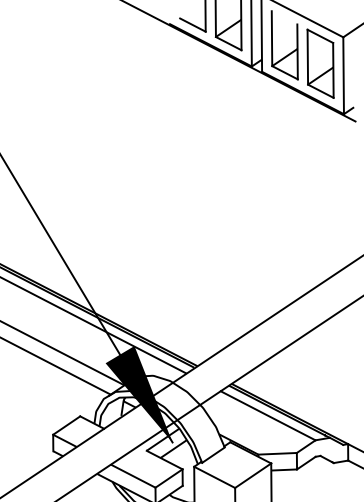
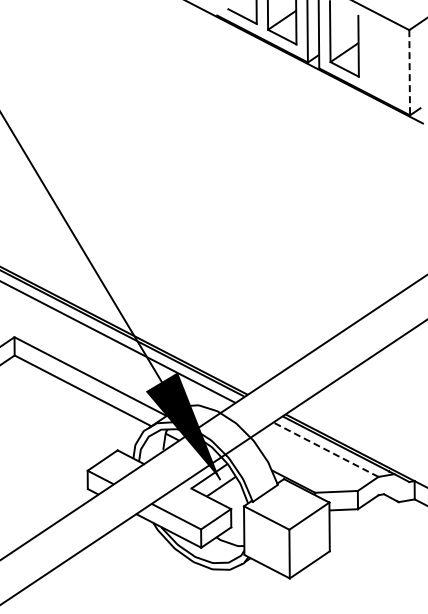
part: (320, 63) -> (383, 59), removed
line: (343, 75) -> (409, 72), solid -> dashed
line: (267, 415) -> (325, 449), solid -> dashed

